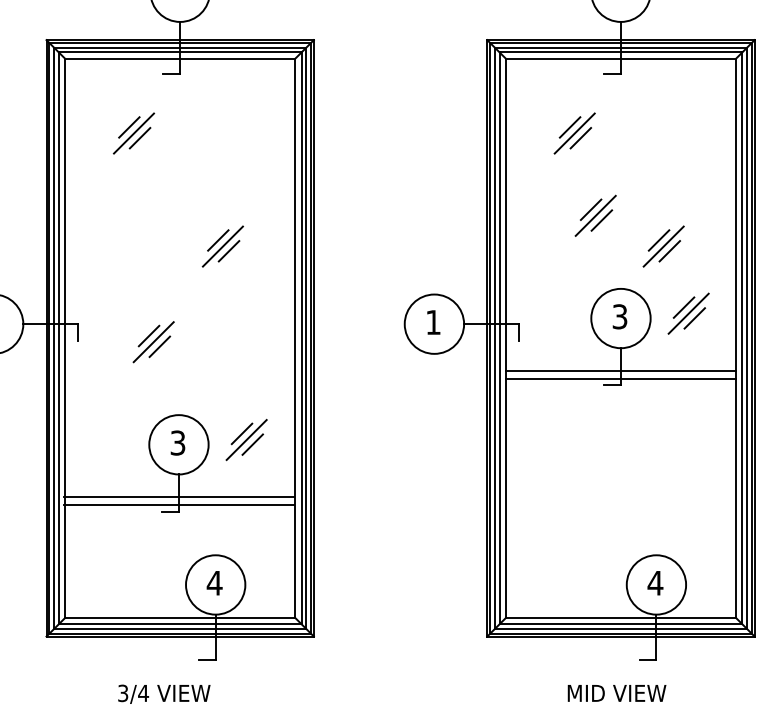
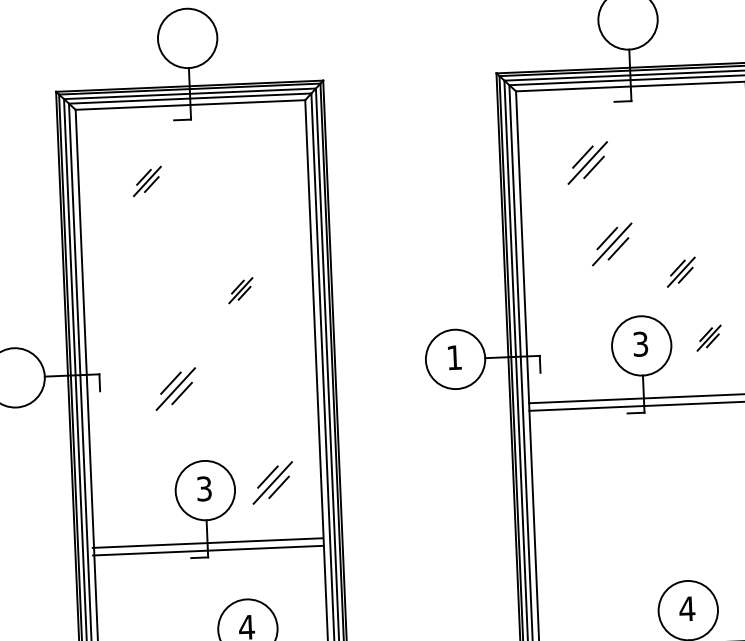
part: (133, 133) -> (146, 181), size x0.7
part: (222, 246) -> (240, 290), size x0.6
part: (663, 246) -> (681, 272), size x0.7
part: (688, 313) -> (708, 338), size x0.6

